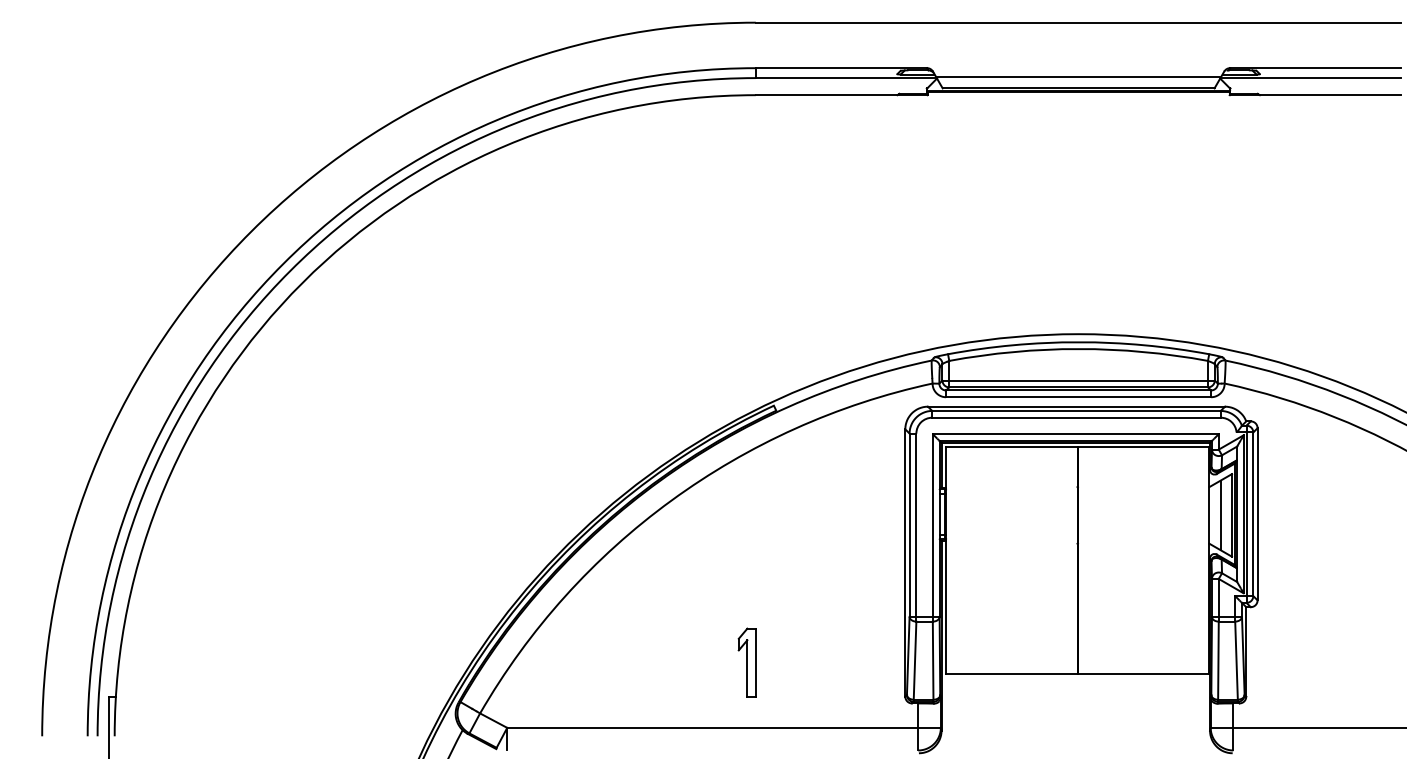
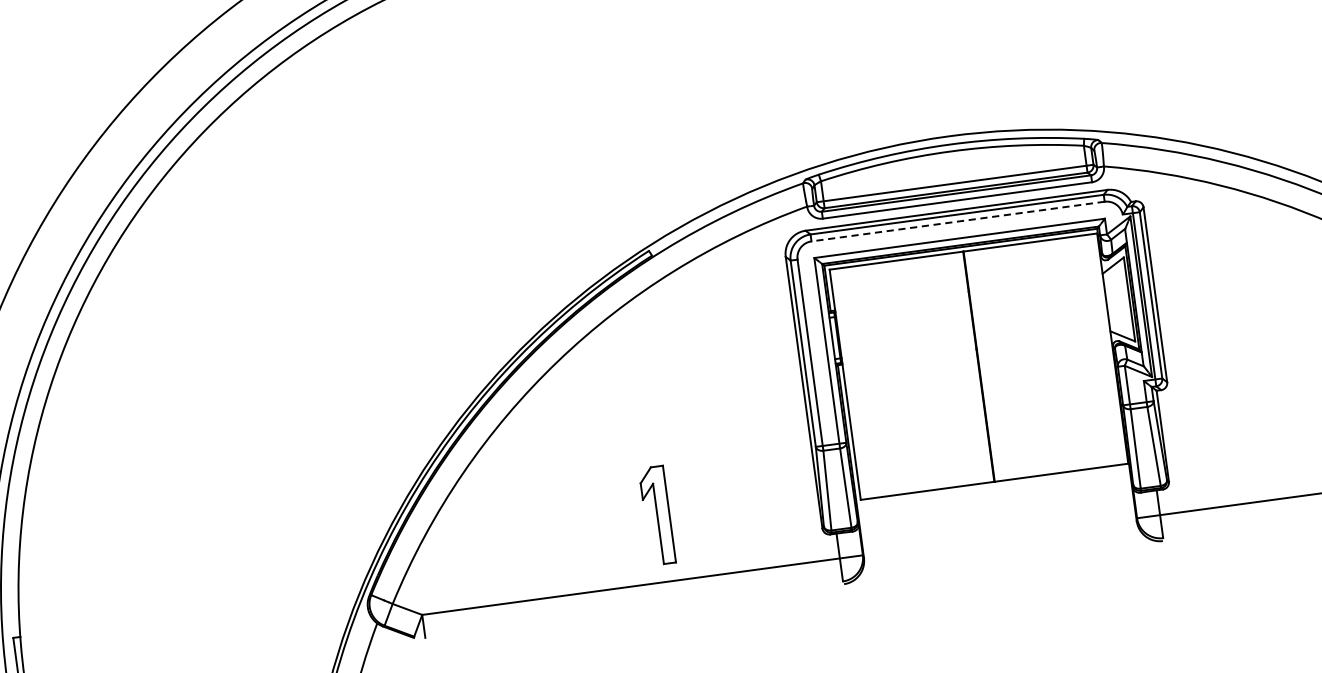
line: (1076, 417) -> (958, 221), solid -> dashed
line: (1220, 515) -> (1117, 301), removed
part: (746, 662) -> (656, 515), size x1.4

